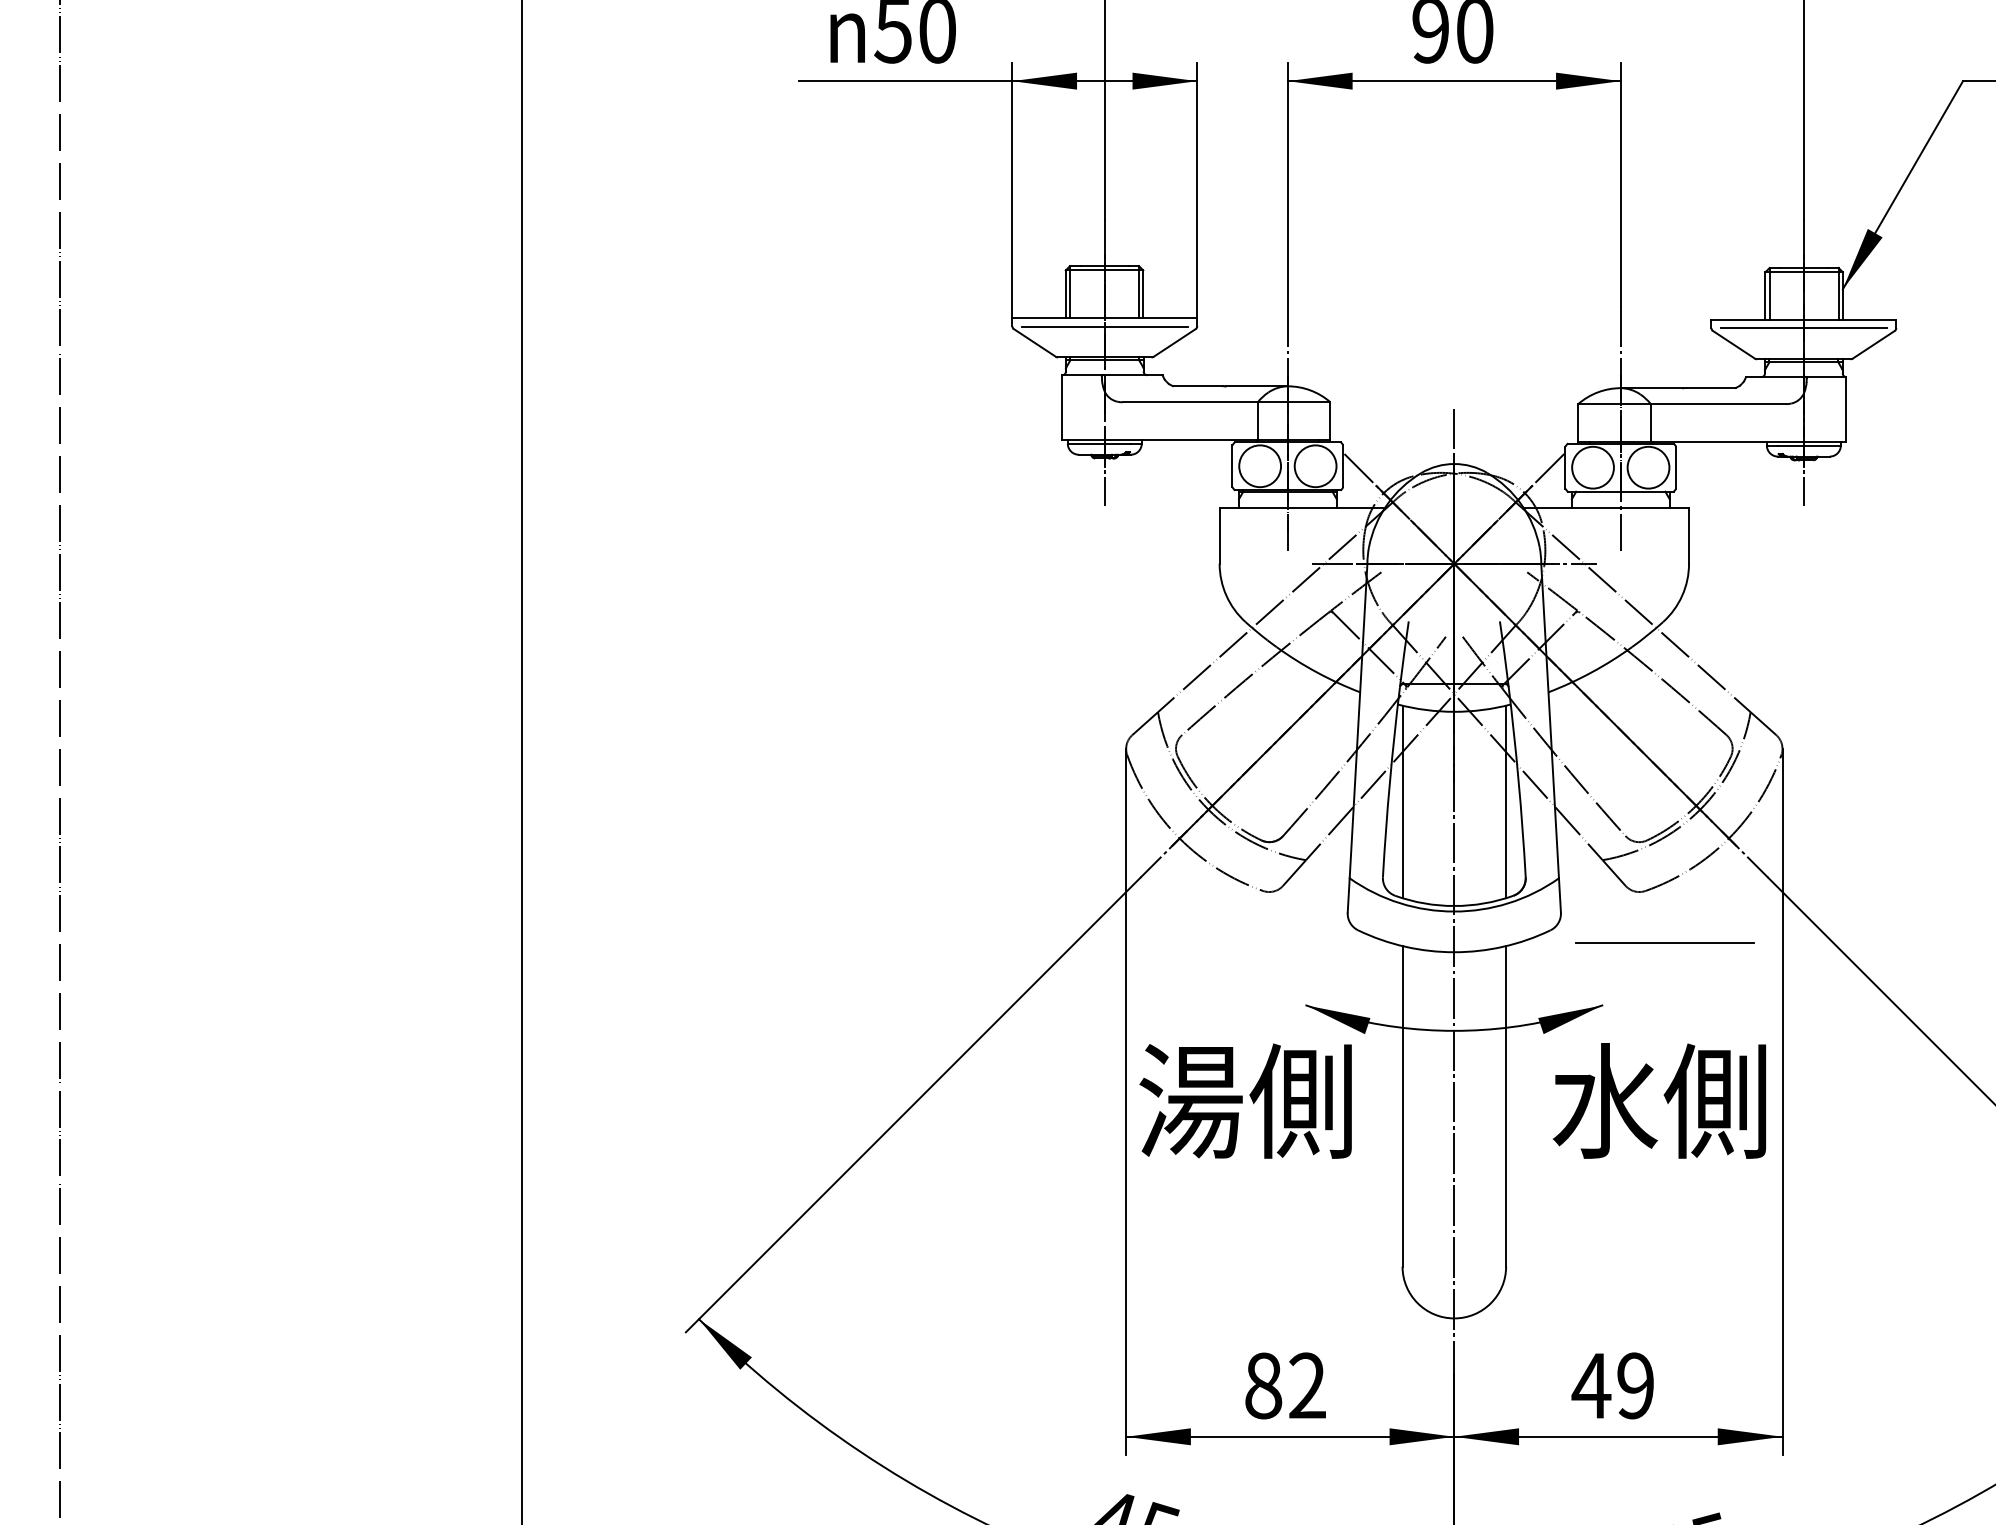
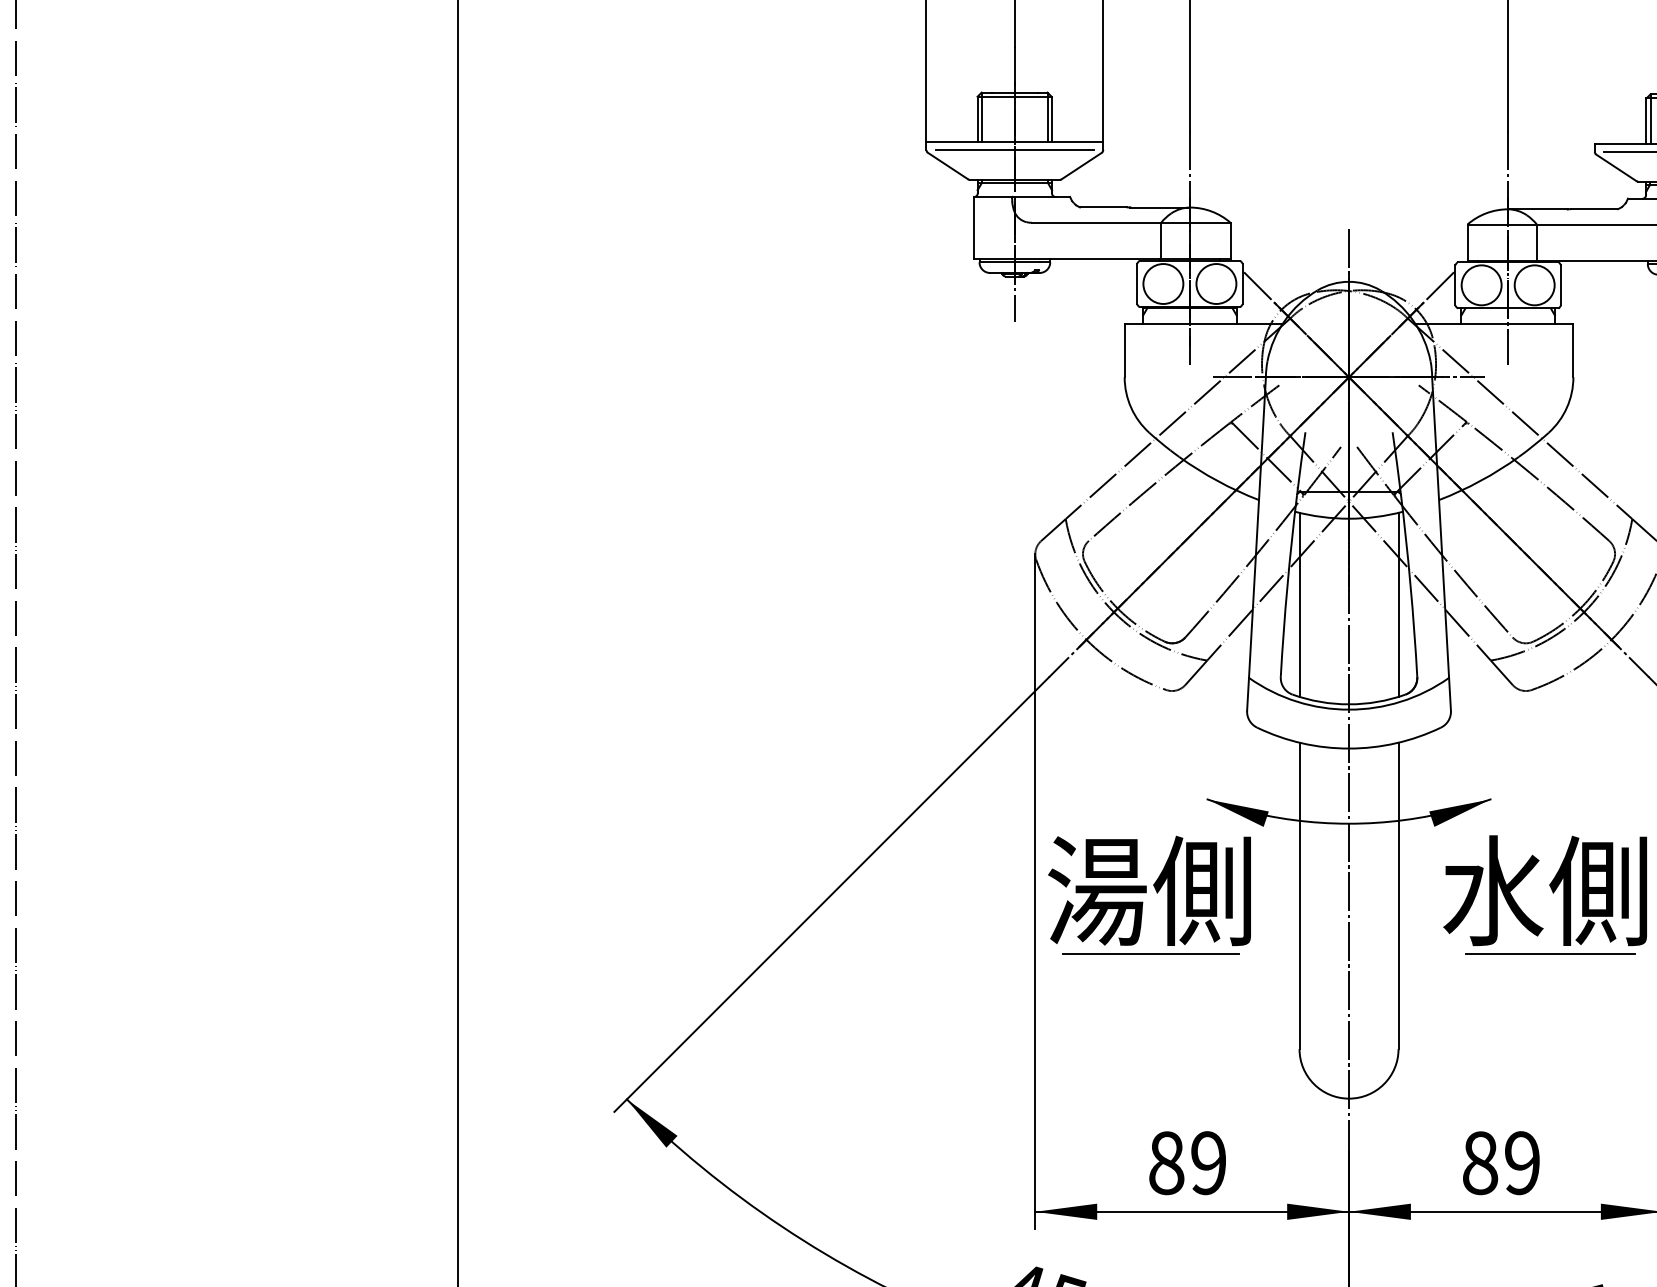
line: (1664, 942) -> (1549, 953), moved
line: (1246, 1167) -> (1150, 954), added
text: (1307, 1385) -> (1208, 1162), 82 -> 89
text: (1591, 1385) -> (1480, 1162), 49 -> 89

